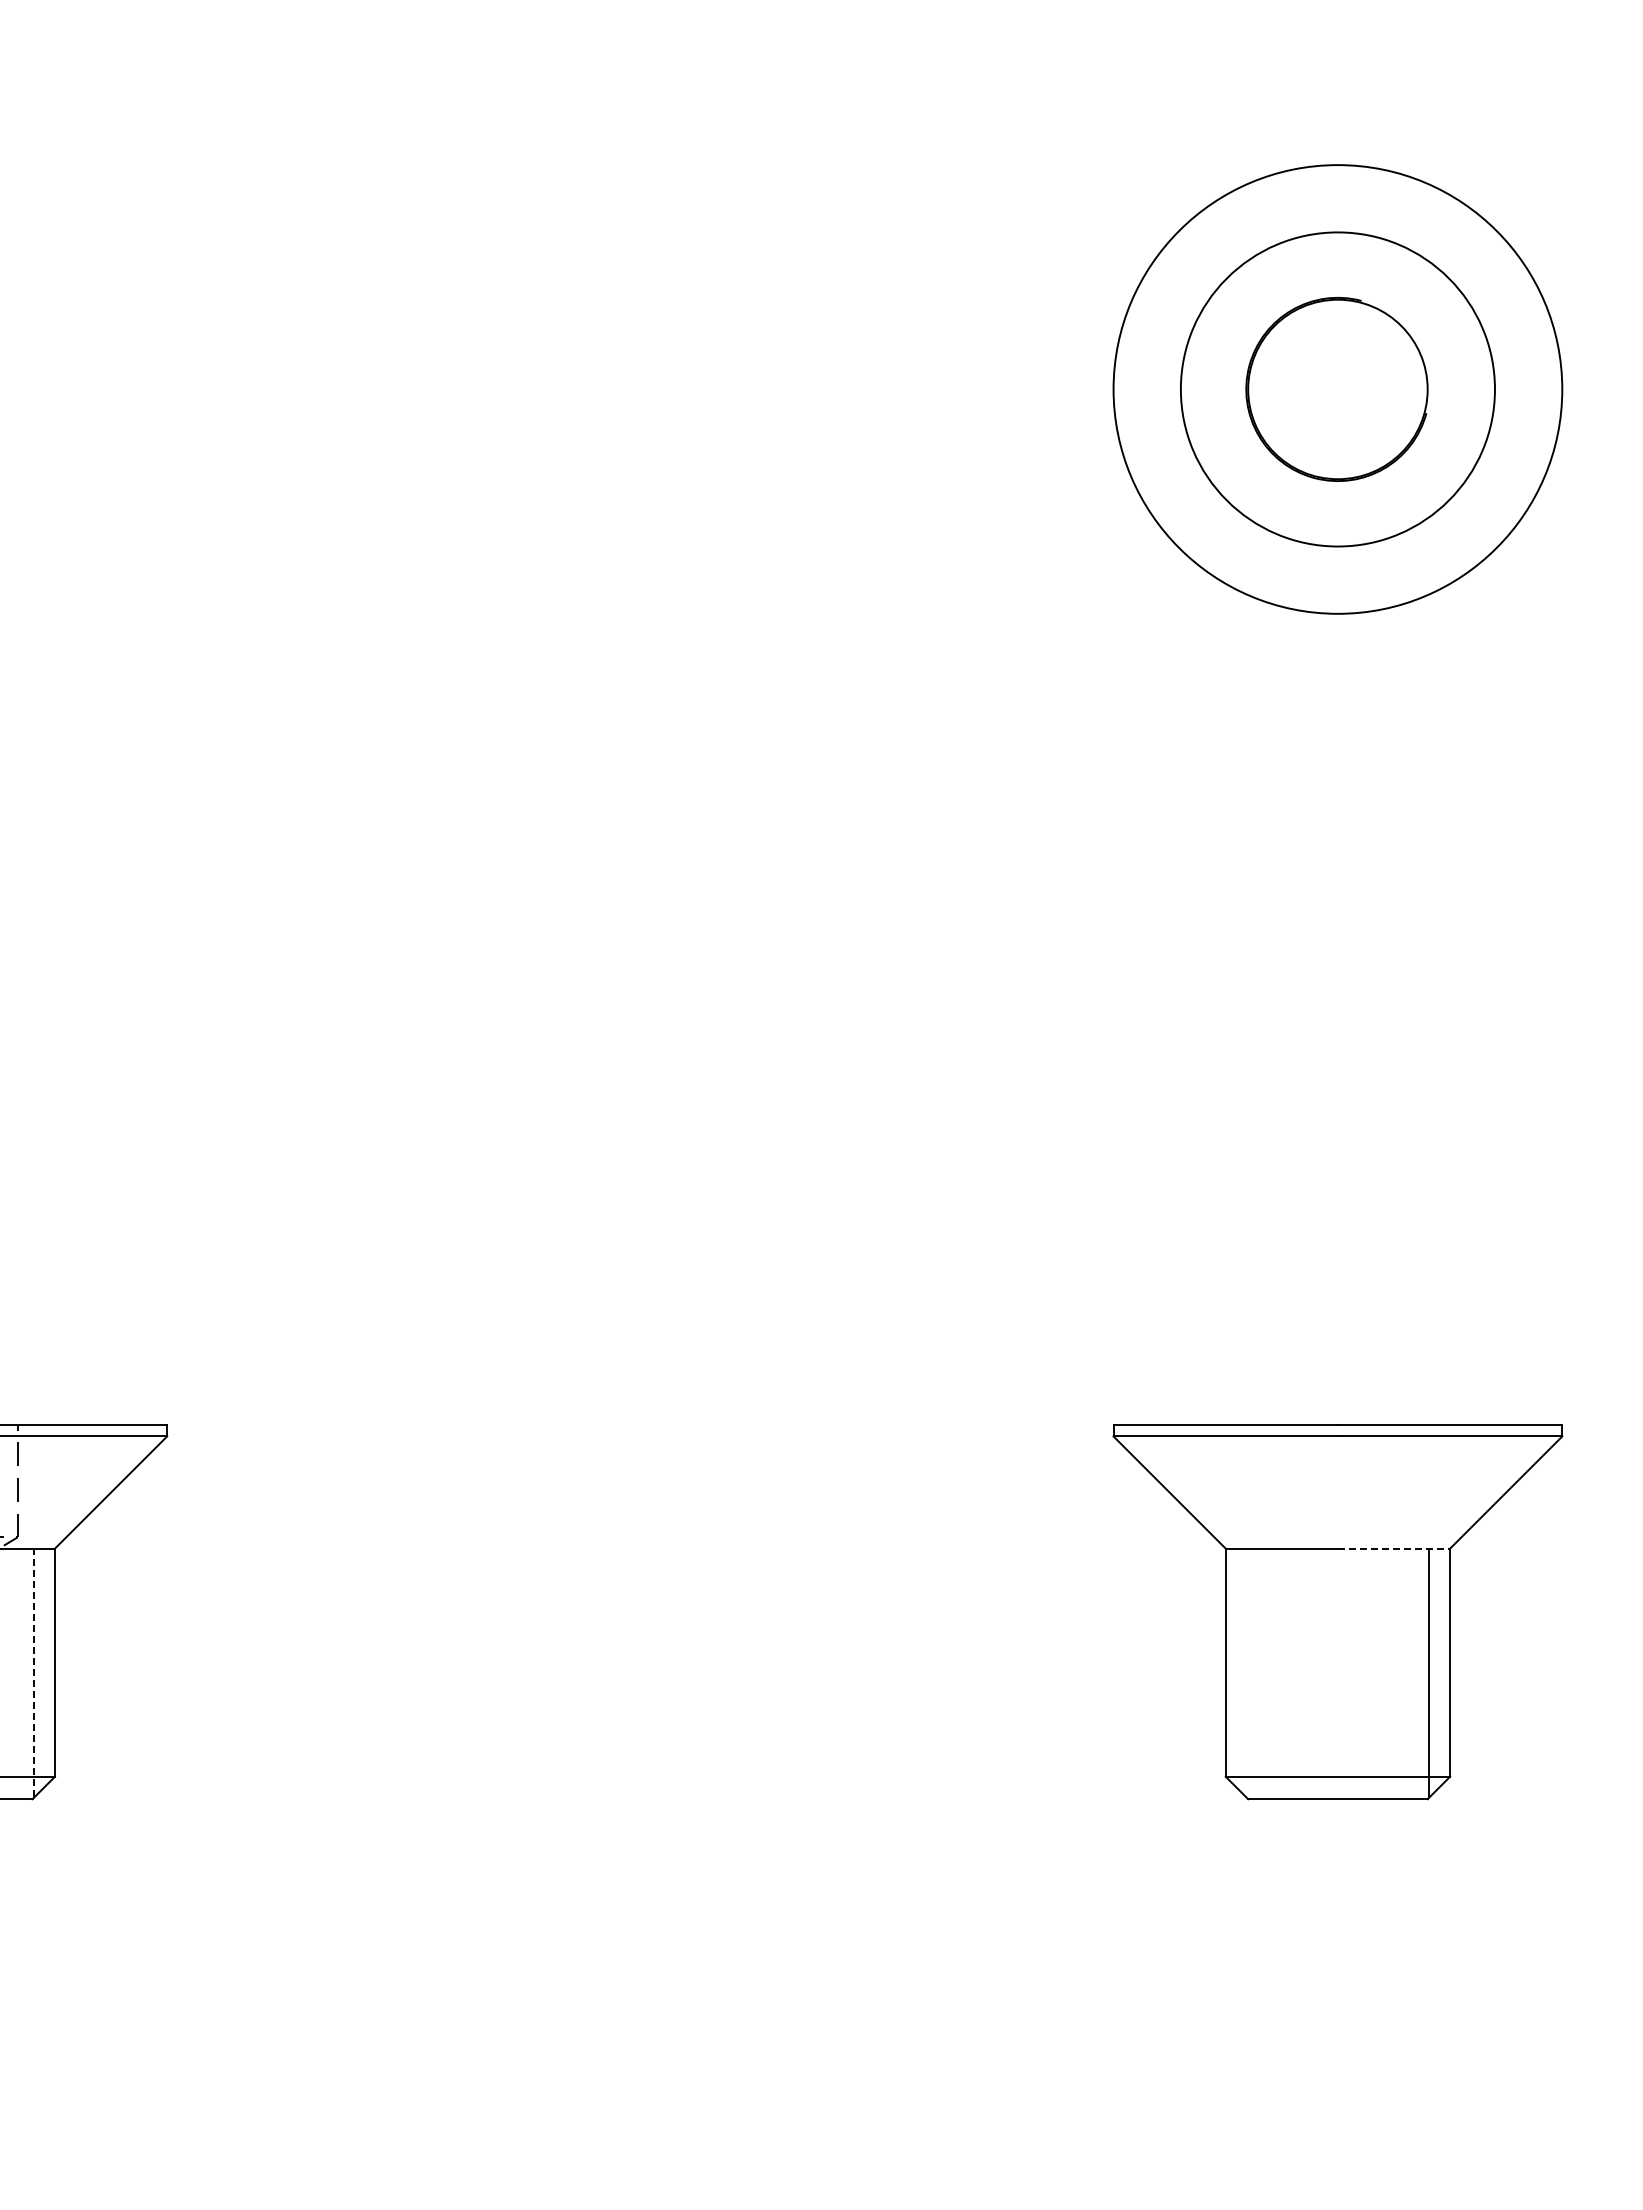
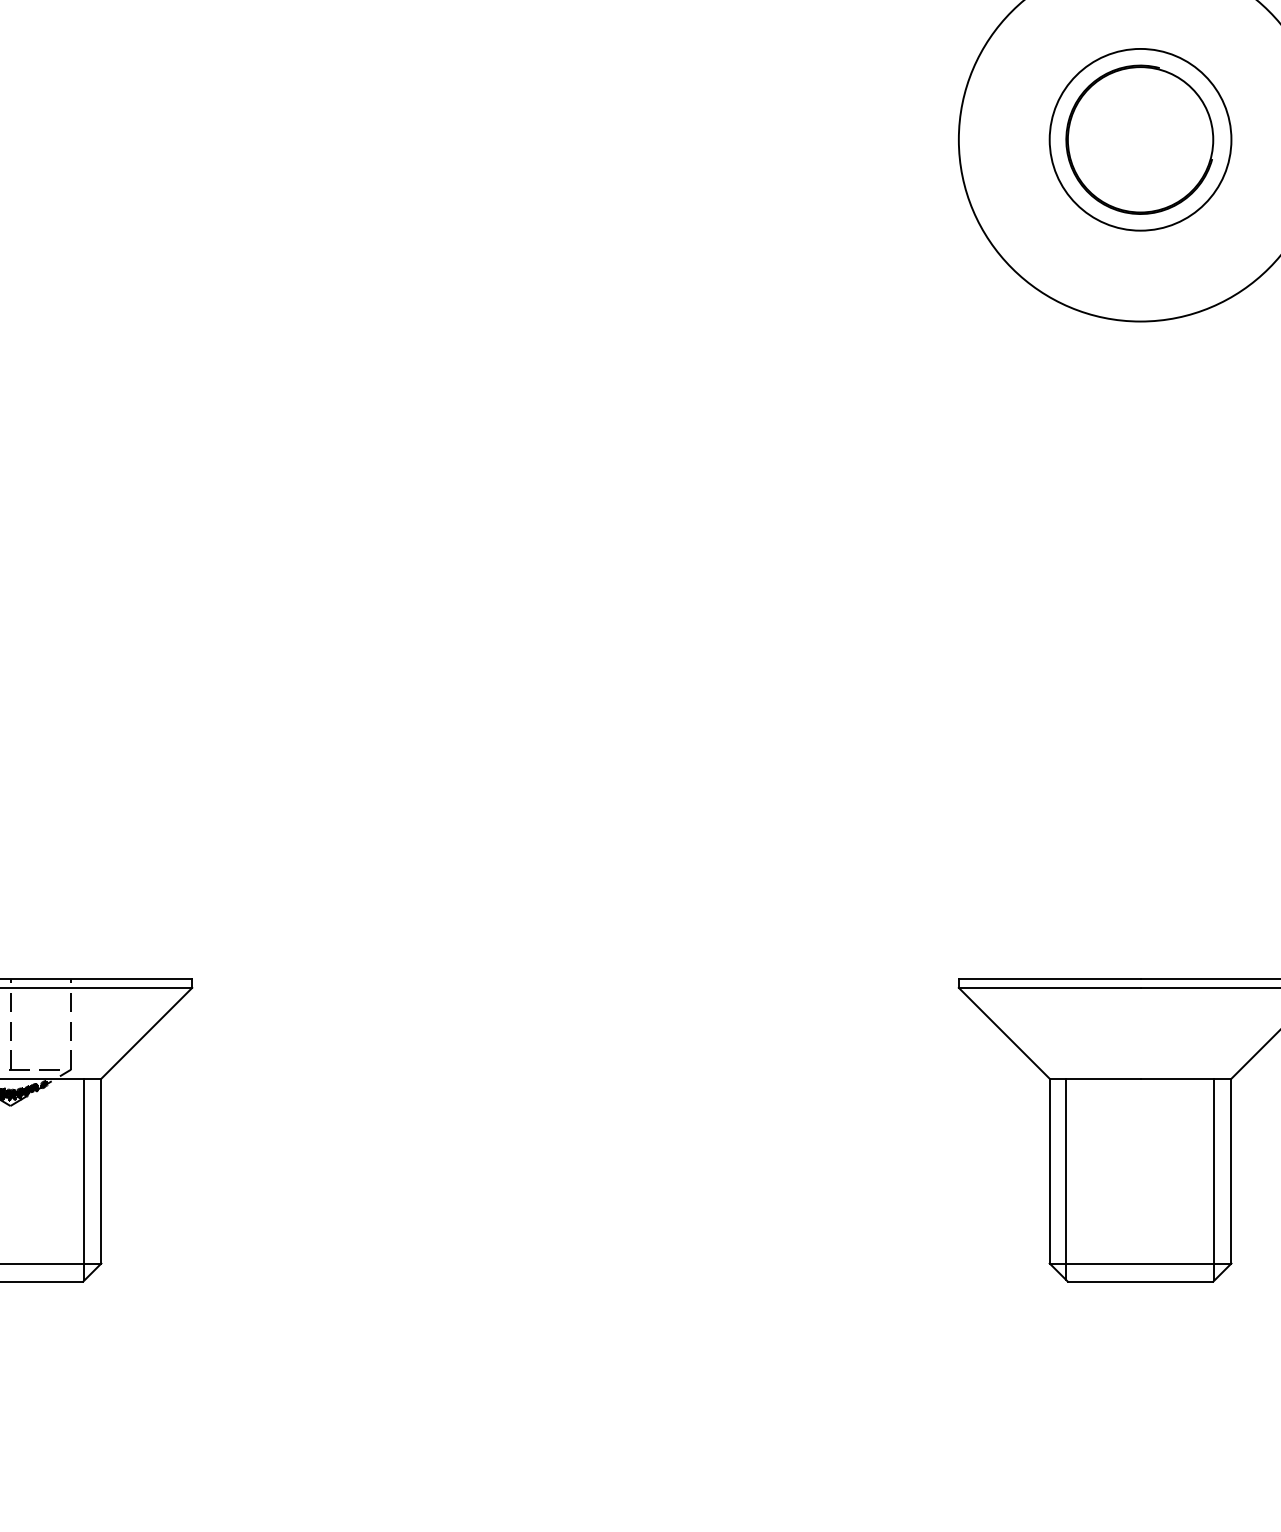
circle: (1337, 389) -> (1140, 139), size x0.71
line: (1394, 1548) -> (1186, 1078), dashed -> solid
line: (34, 1672) -> (84, 1179), dashed -> solid
line: (1246, 1672) -> (1066, 1179), added

